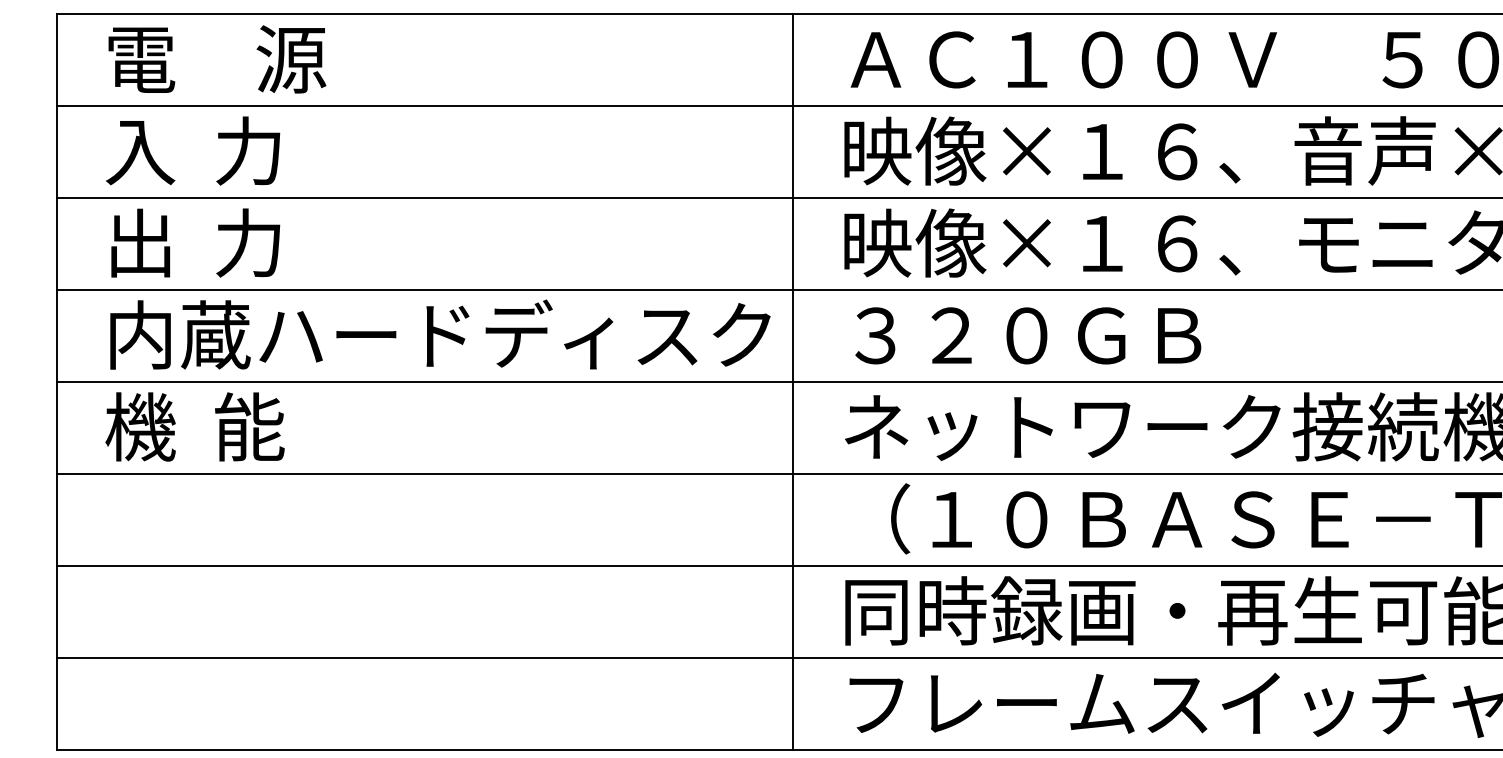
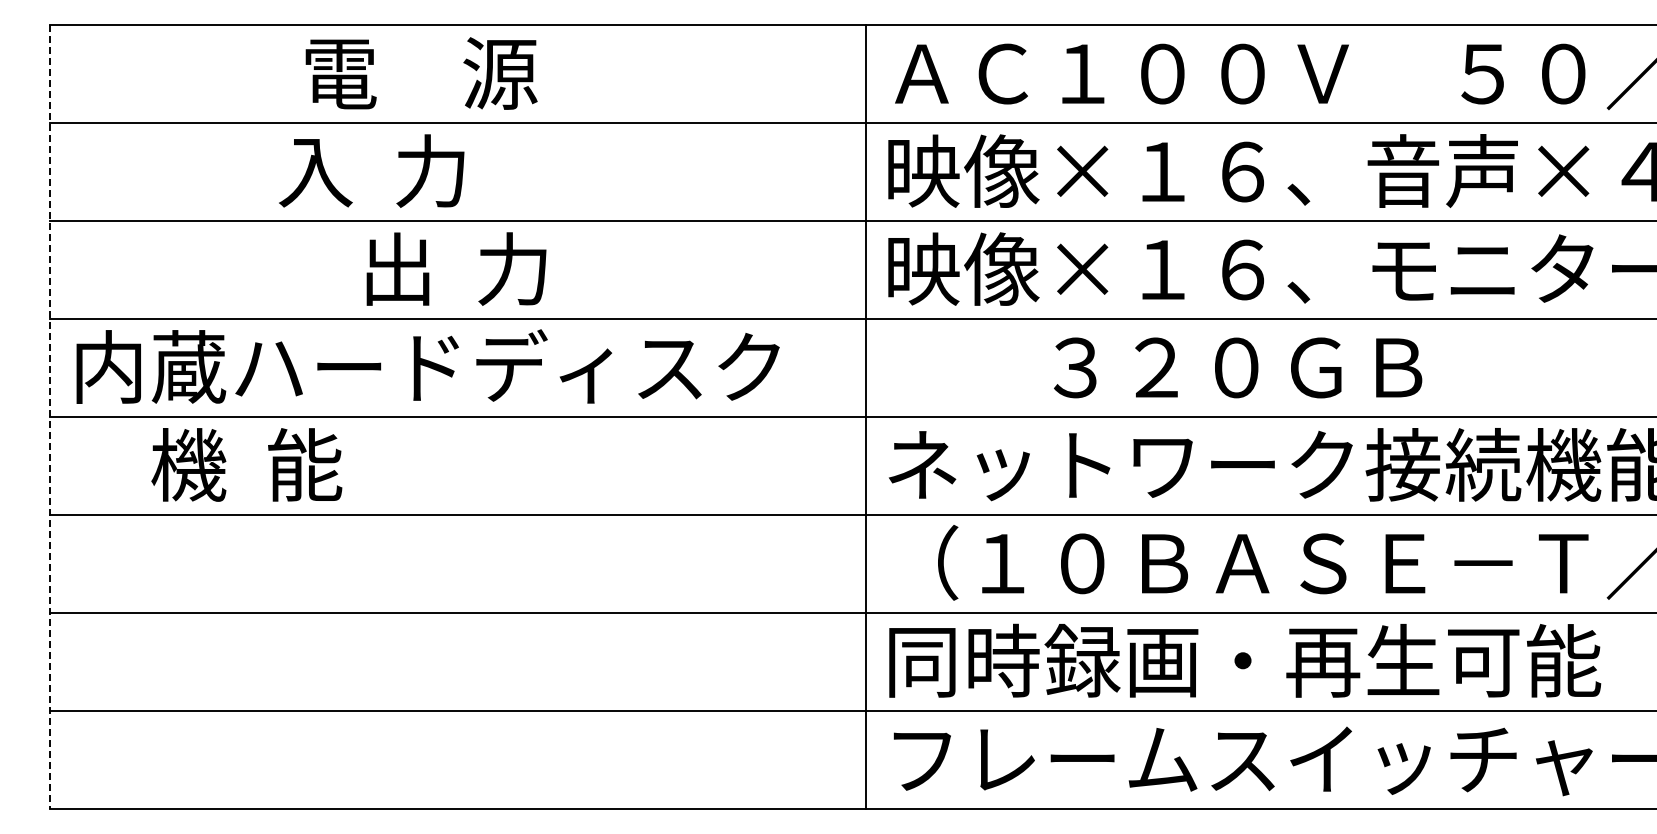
text: (217, 59) -> (421, 73), moved
text: (192, 150) -> (371, 170), moved
text: (195, 242) -> (456, 268), moved
text: (439, 334) -> (427, 366), moved
text: (1028, 335) -> (1238, 367), moved
line: (792, 381) -> (866, 416), moved
line: (56, 382) -> (49, 417), solid -> dashed
text: (194, 426) -> (246, 464), moved

